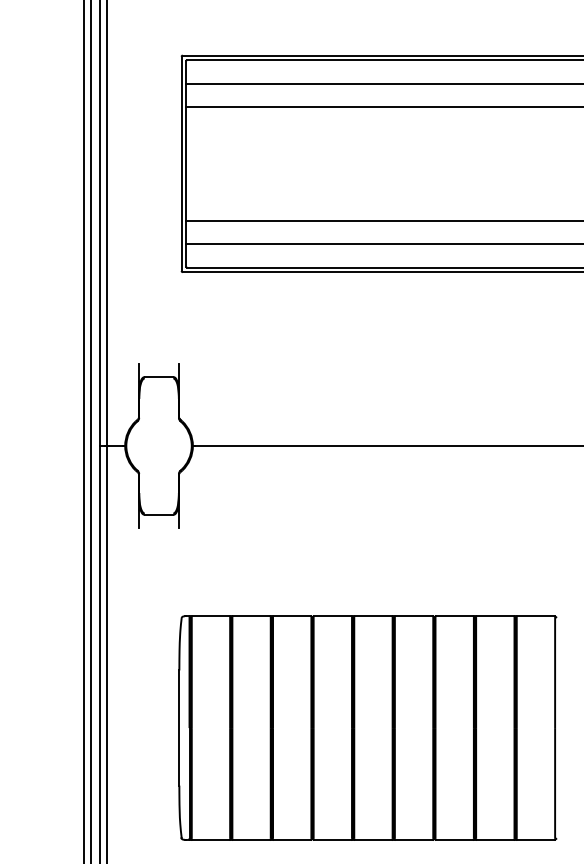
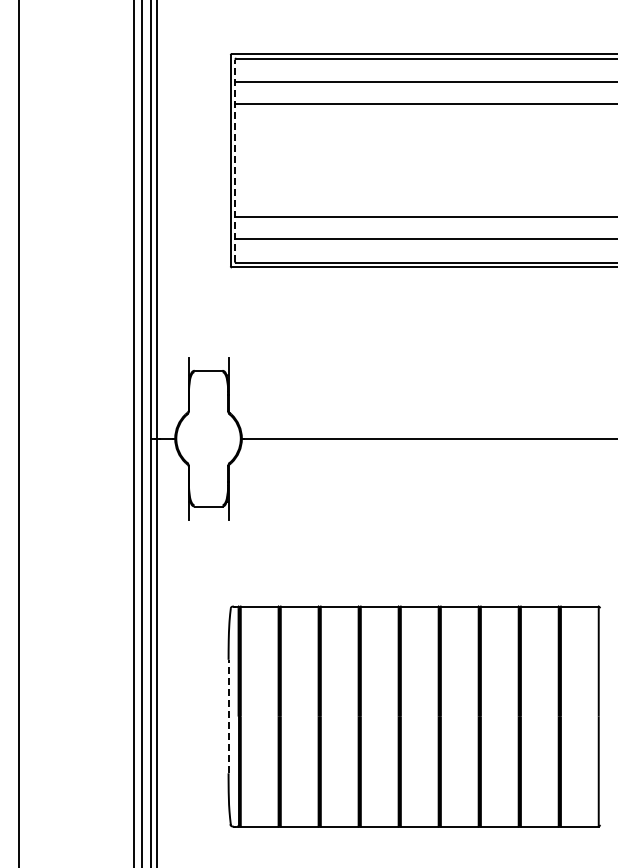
line: (186, 163) -> (235, 160), solid -> dashed
line: (179, 728) -> (228, 716), solid -> dashed

